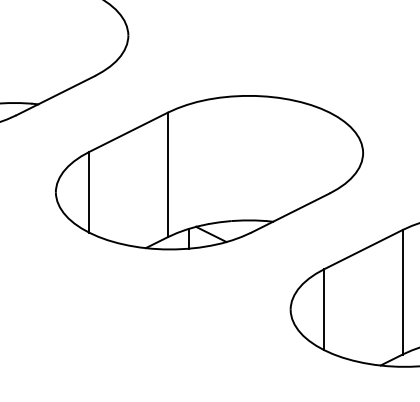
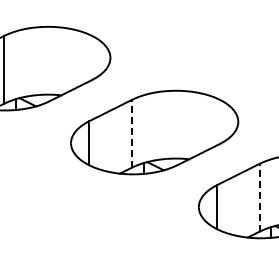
line: (168, 174) -> (132, 133), solid -> dashed
line: (402, 291) -> (259, 197), solid -> dashed

